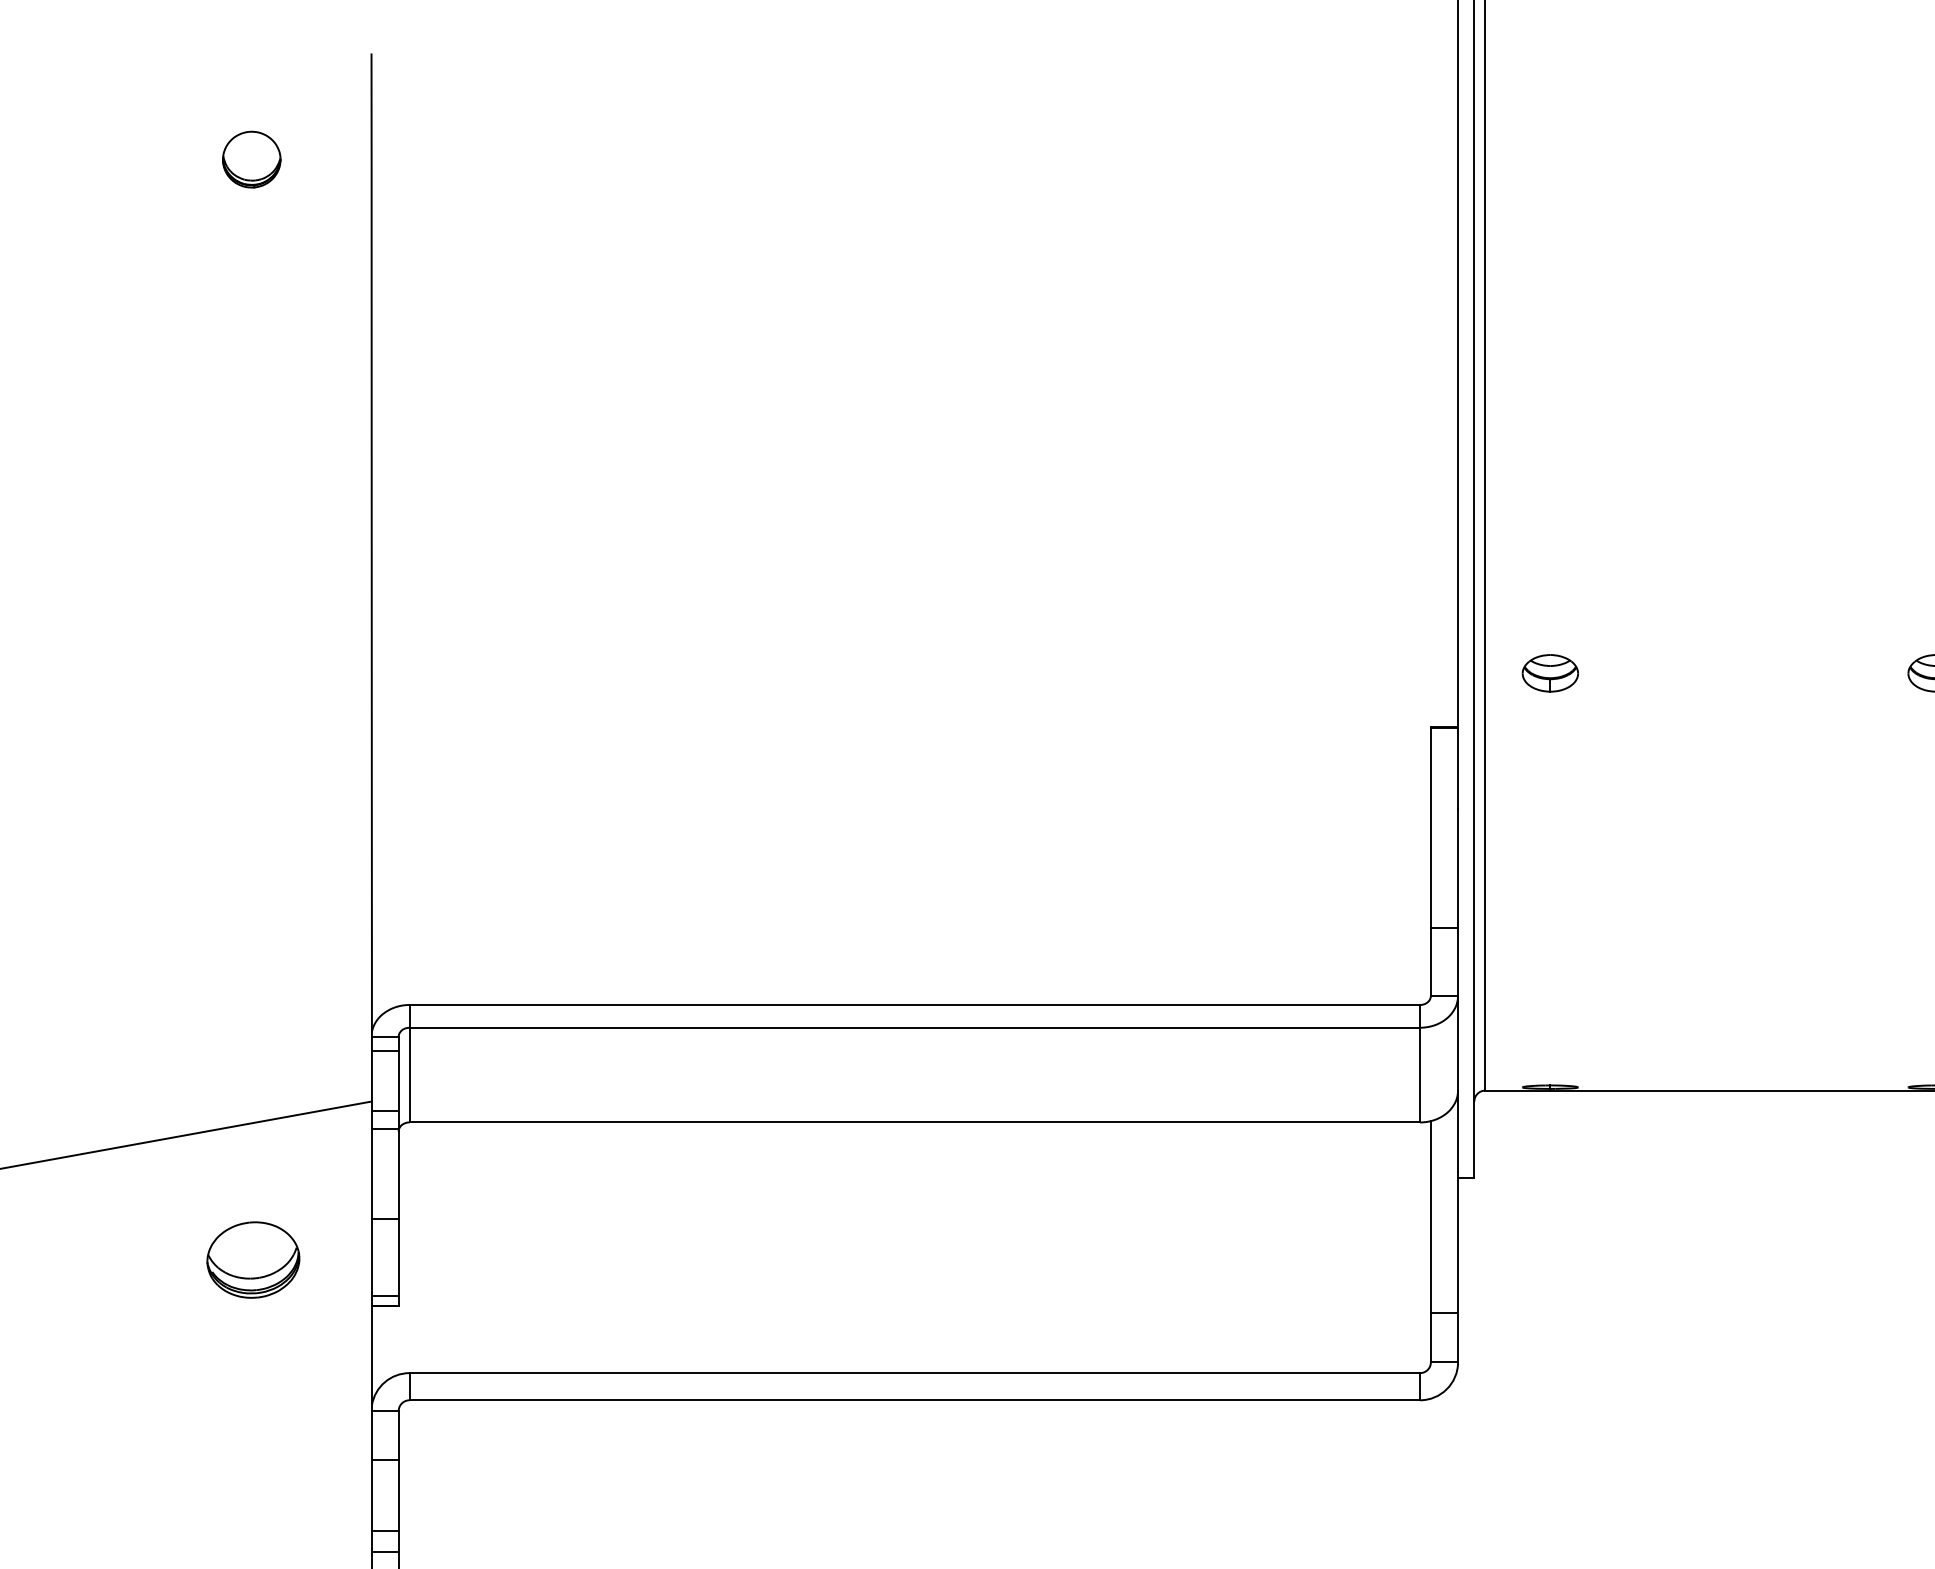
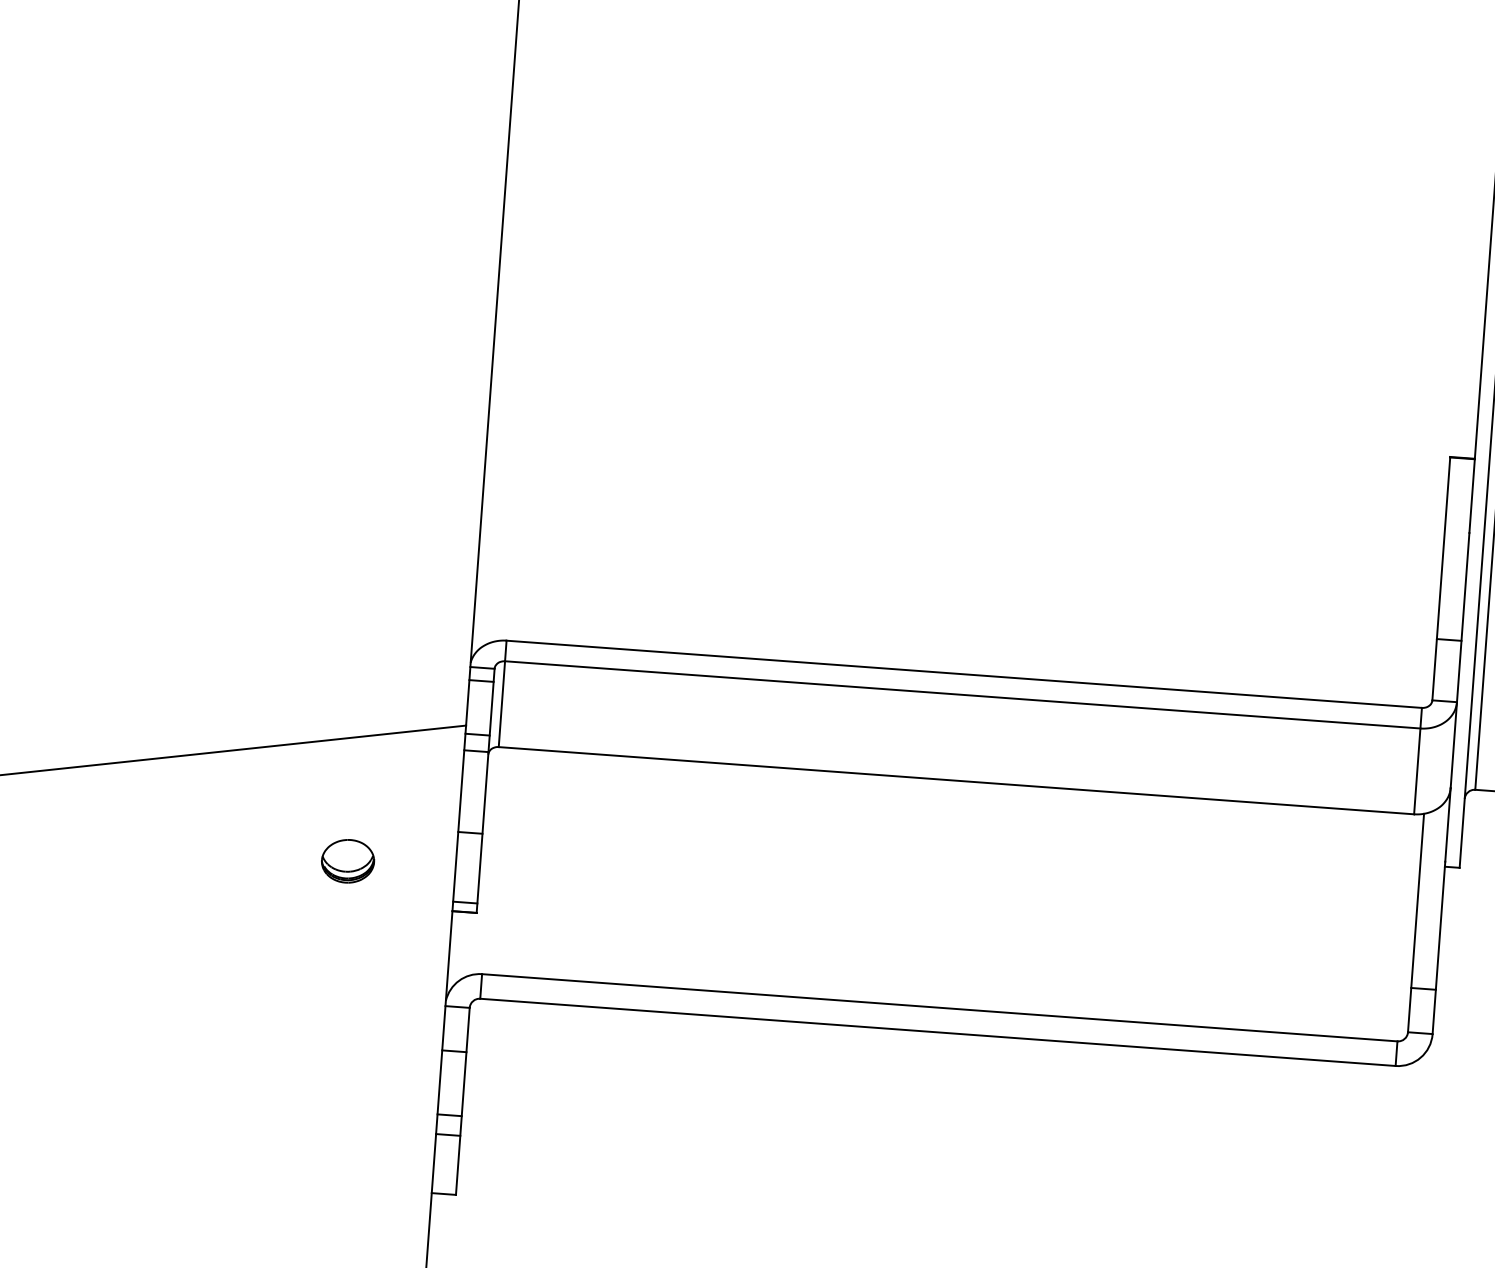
part: (252, 1259) -> (347, 860), size x0.62

